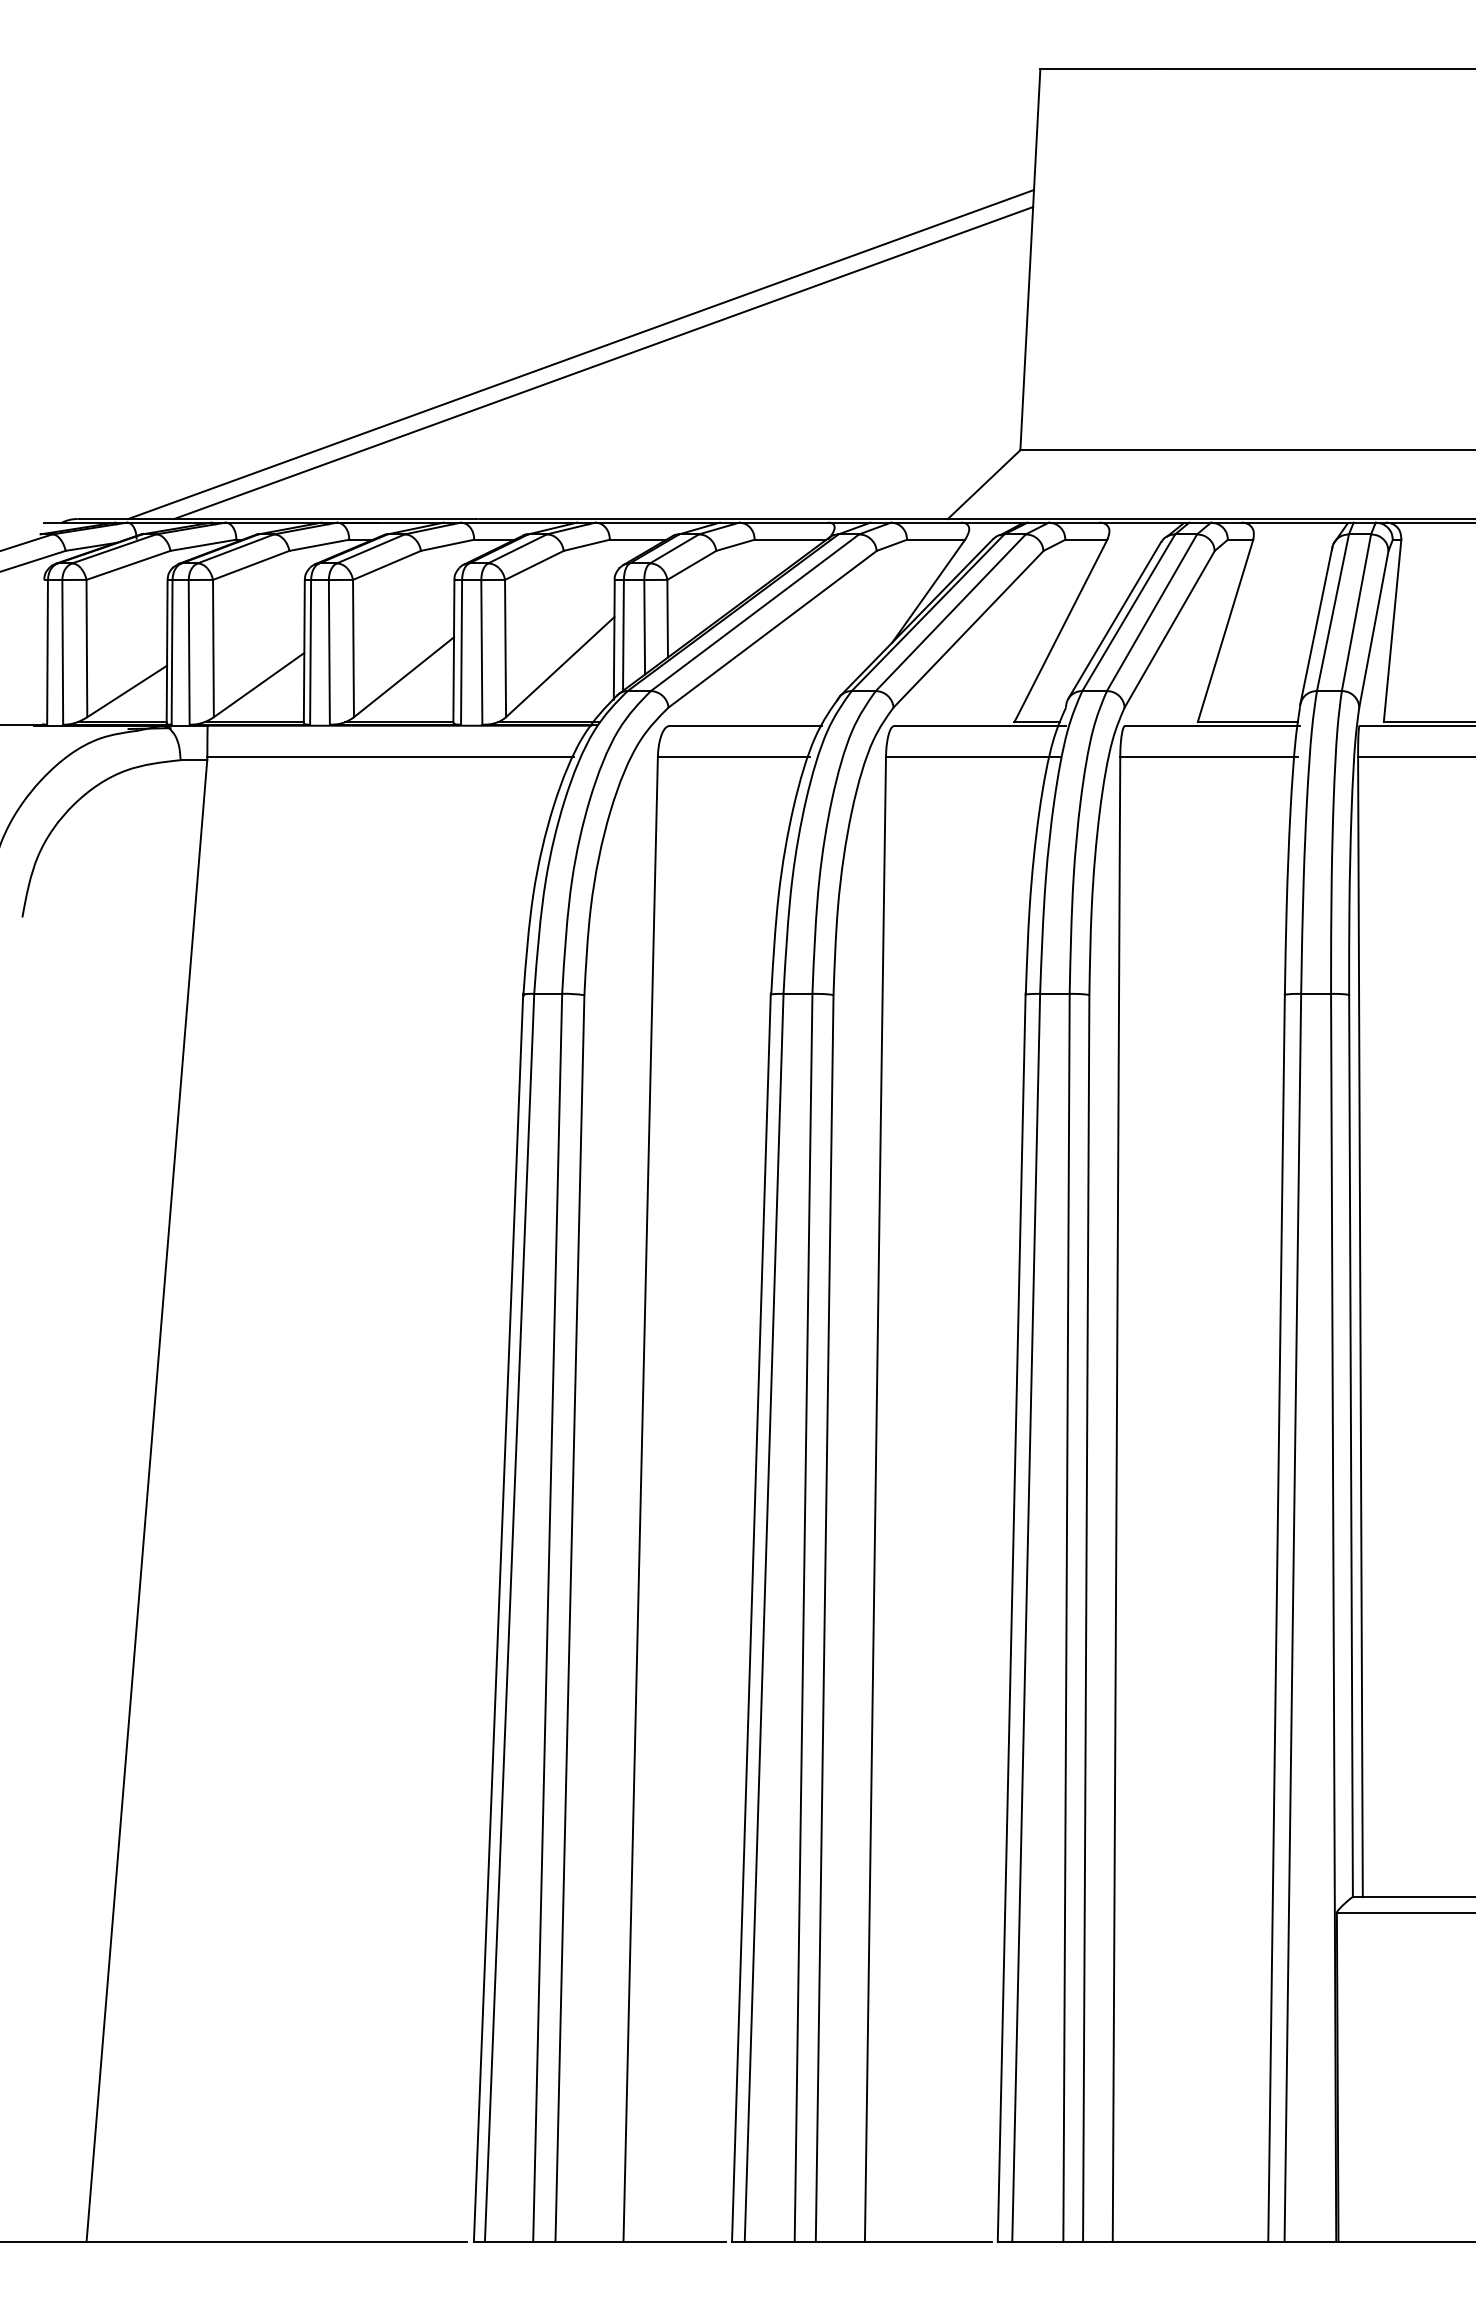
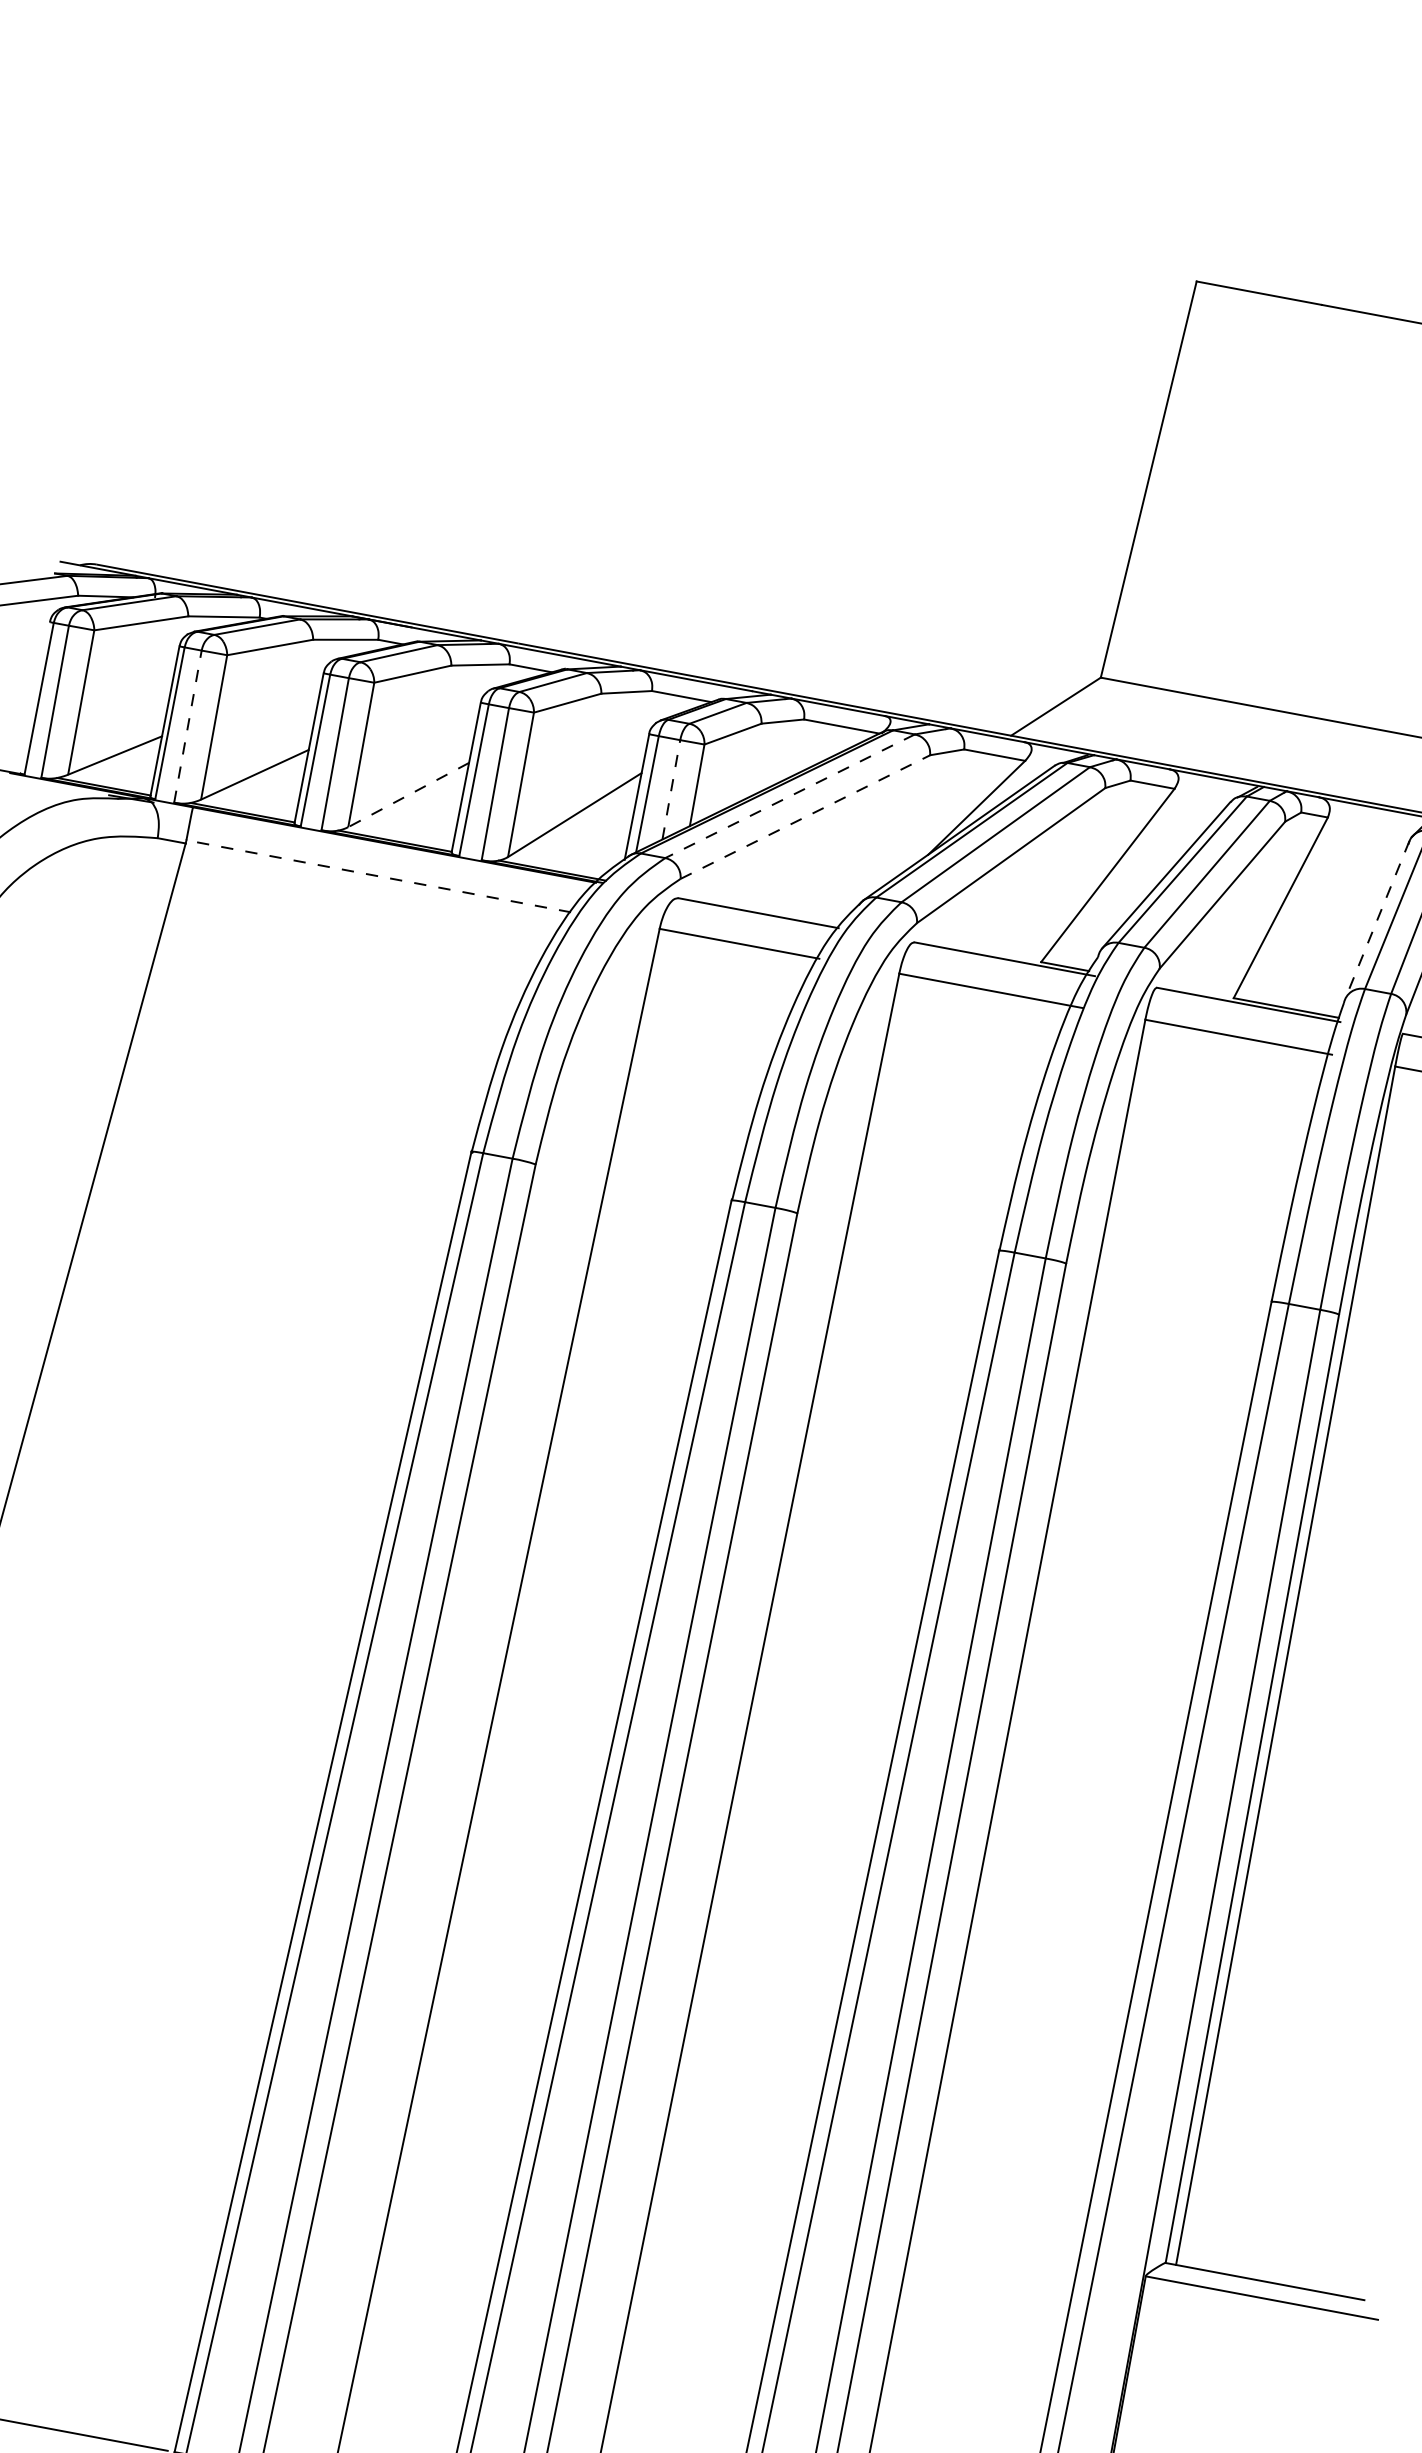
line: (581, 354) -> (658, 490), removed
line: (603, 363) -> (679, 504), removed
line: (754, 613) -> (789, 796), solid -> dashed
line: (644, 626) -> (671, 788), solid -> dashed
line: (1316, 626) -> (1377, 921), solid -> dashed
line: (773, 628) -> (806, 816), solid -> dashed
line: (189, 651) -> (188, 725), solid -> dashed
line: (403, 677) -> (408, 795), solid -> dashed
line: (389, 757) -> (377, 876), solid -> dashed

